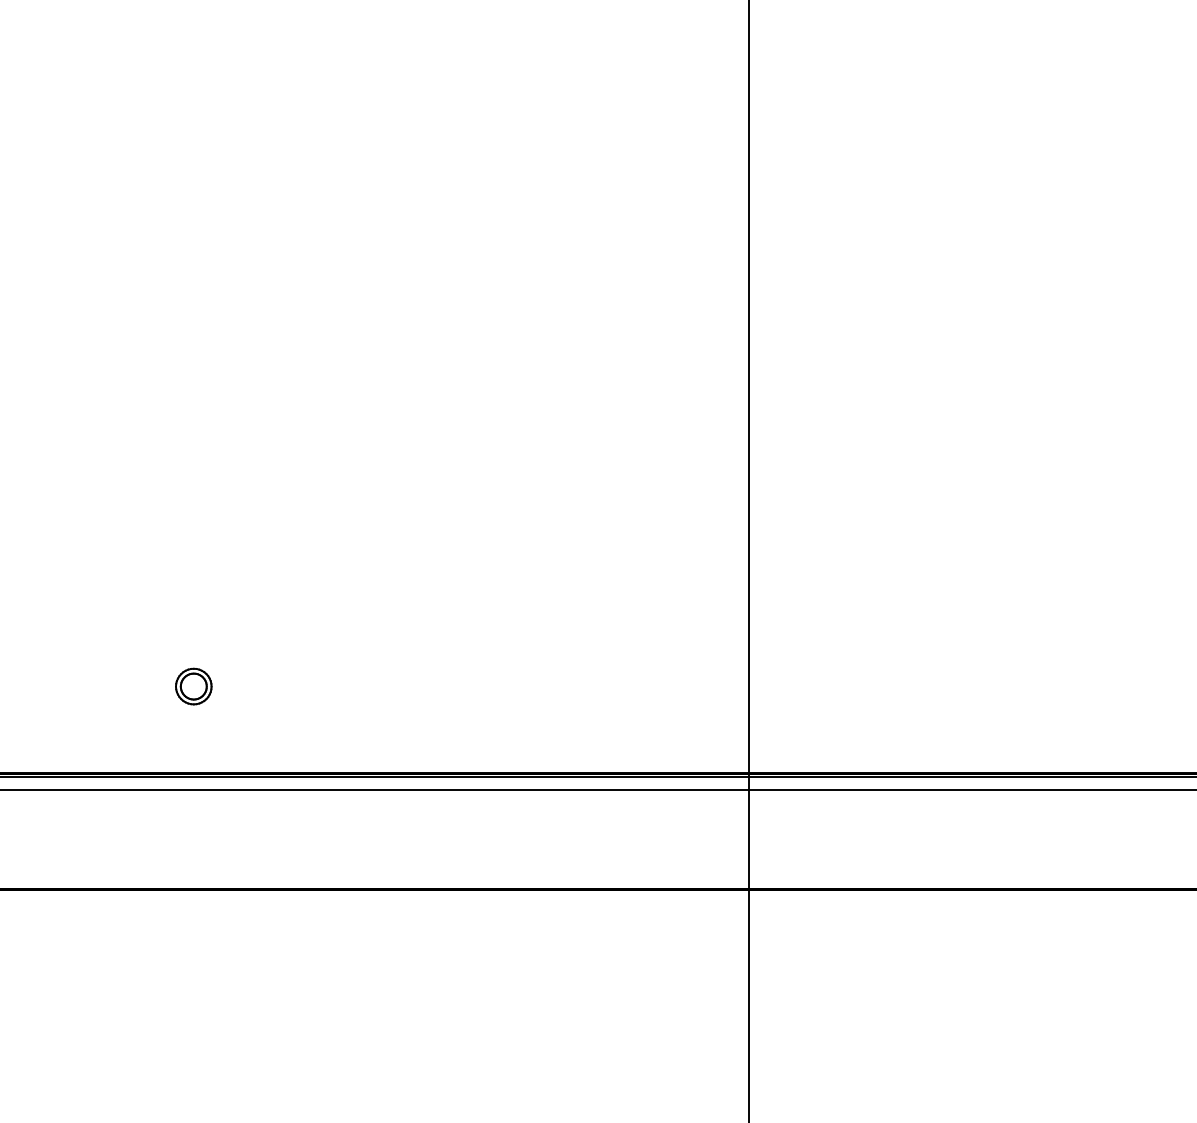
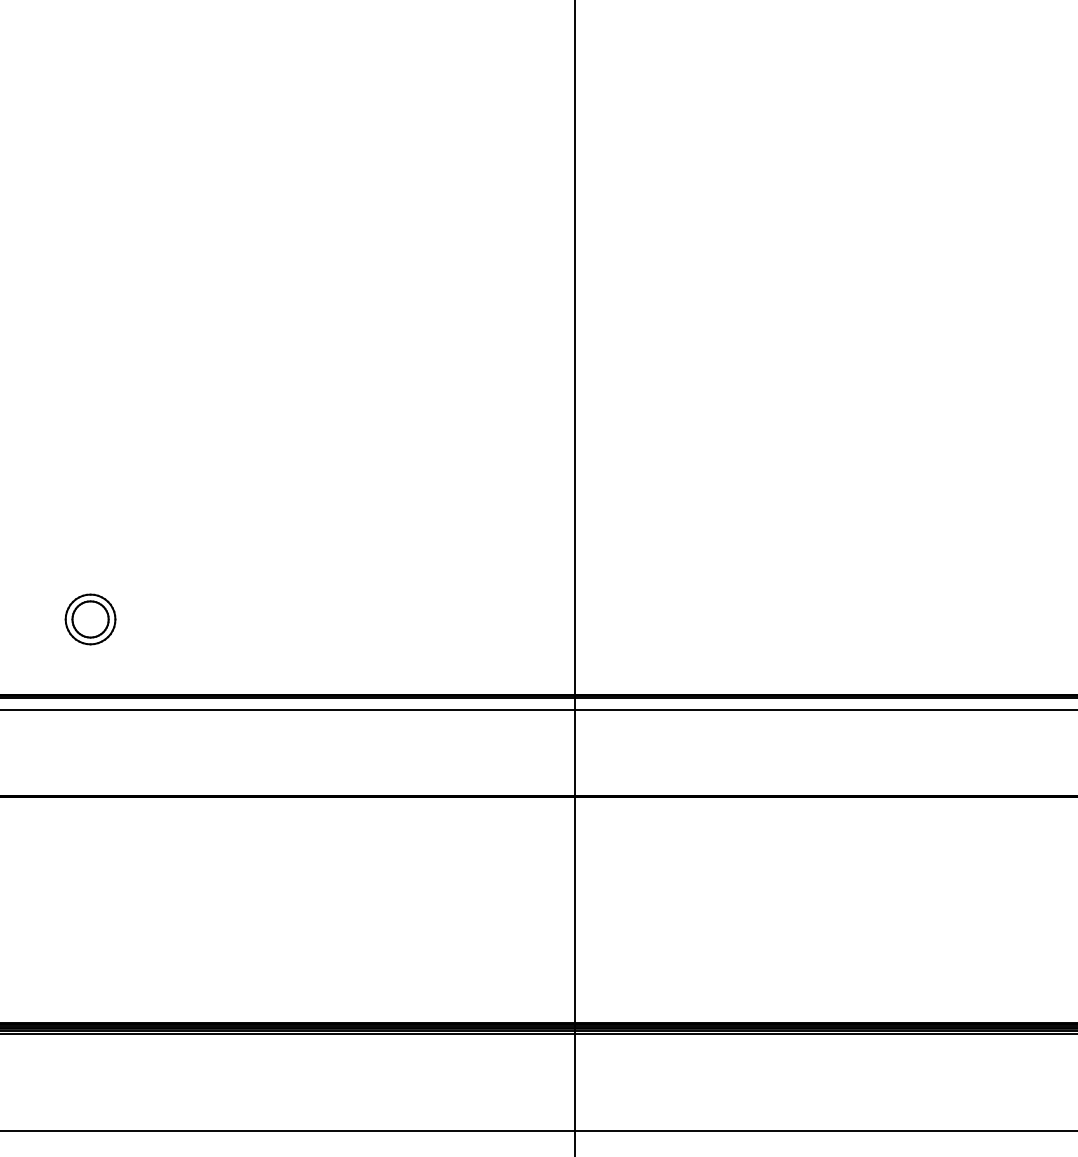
part: (193, 685) -> (90, 618), size x1.6

